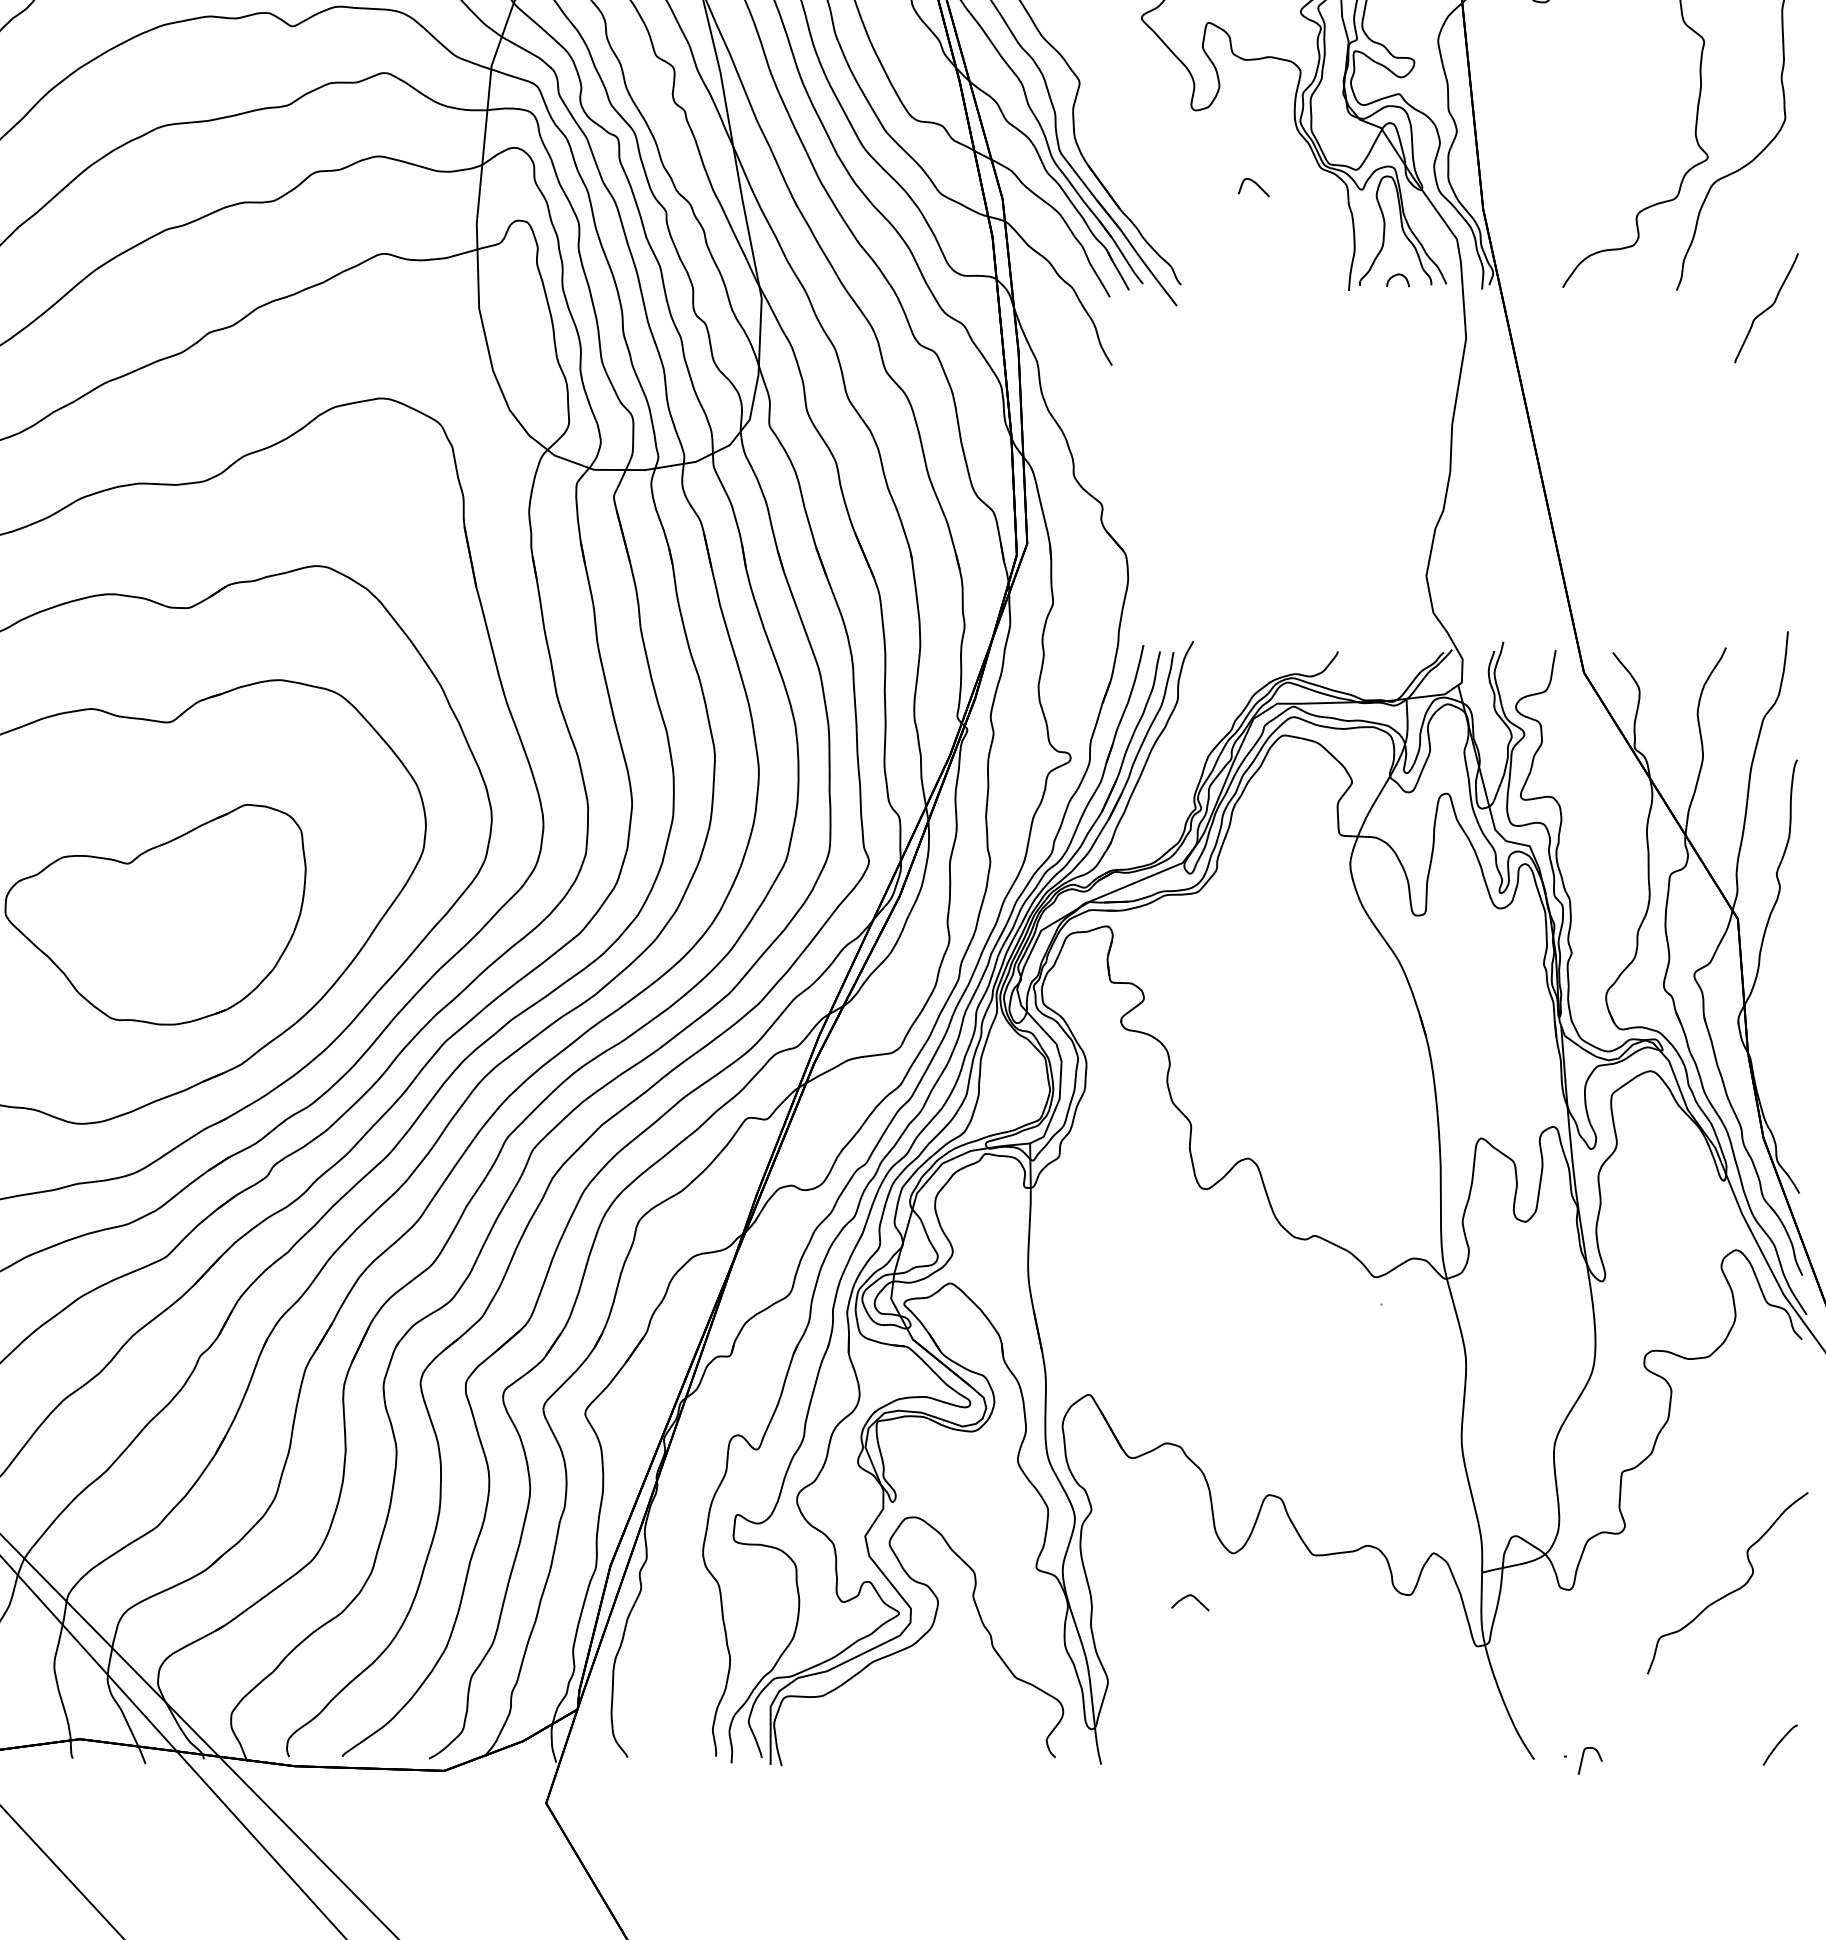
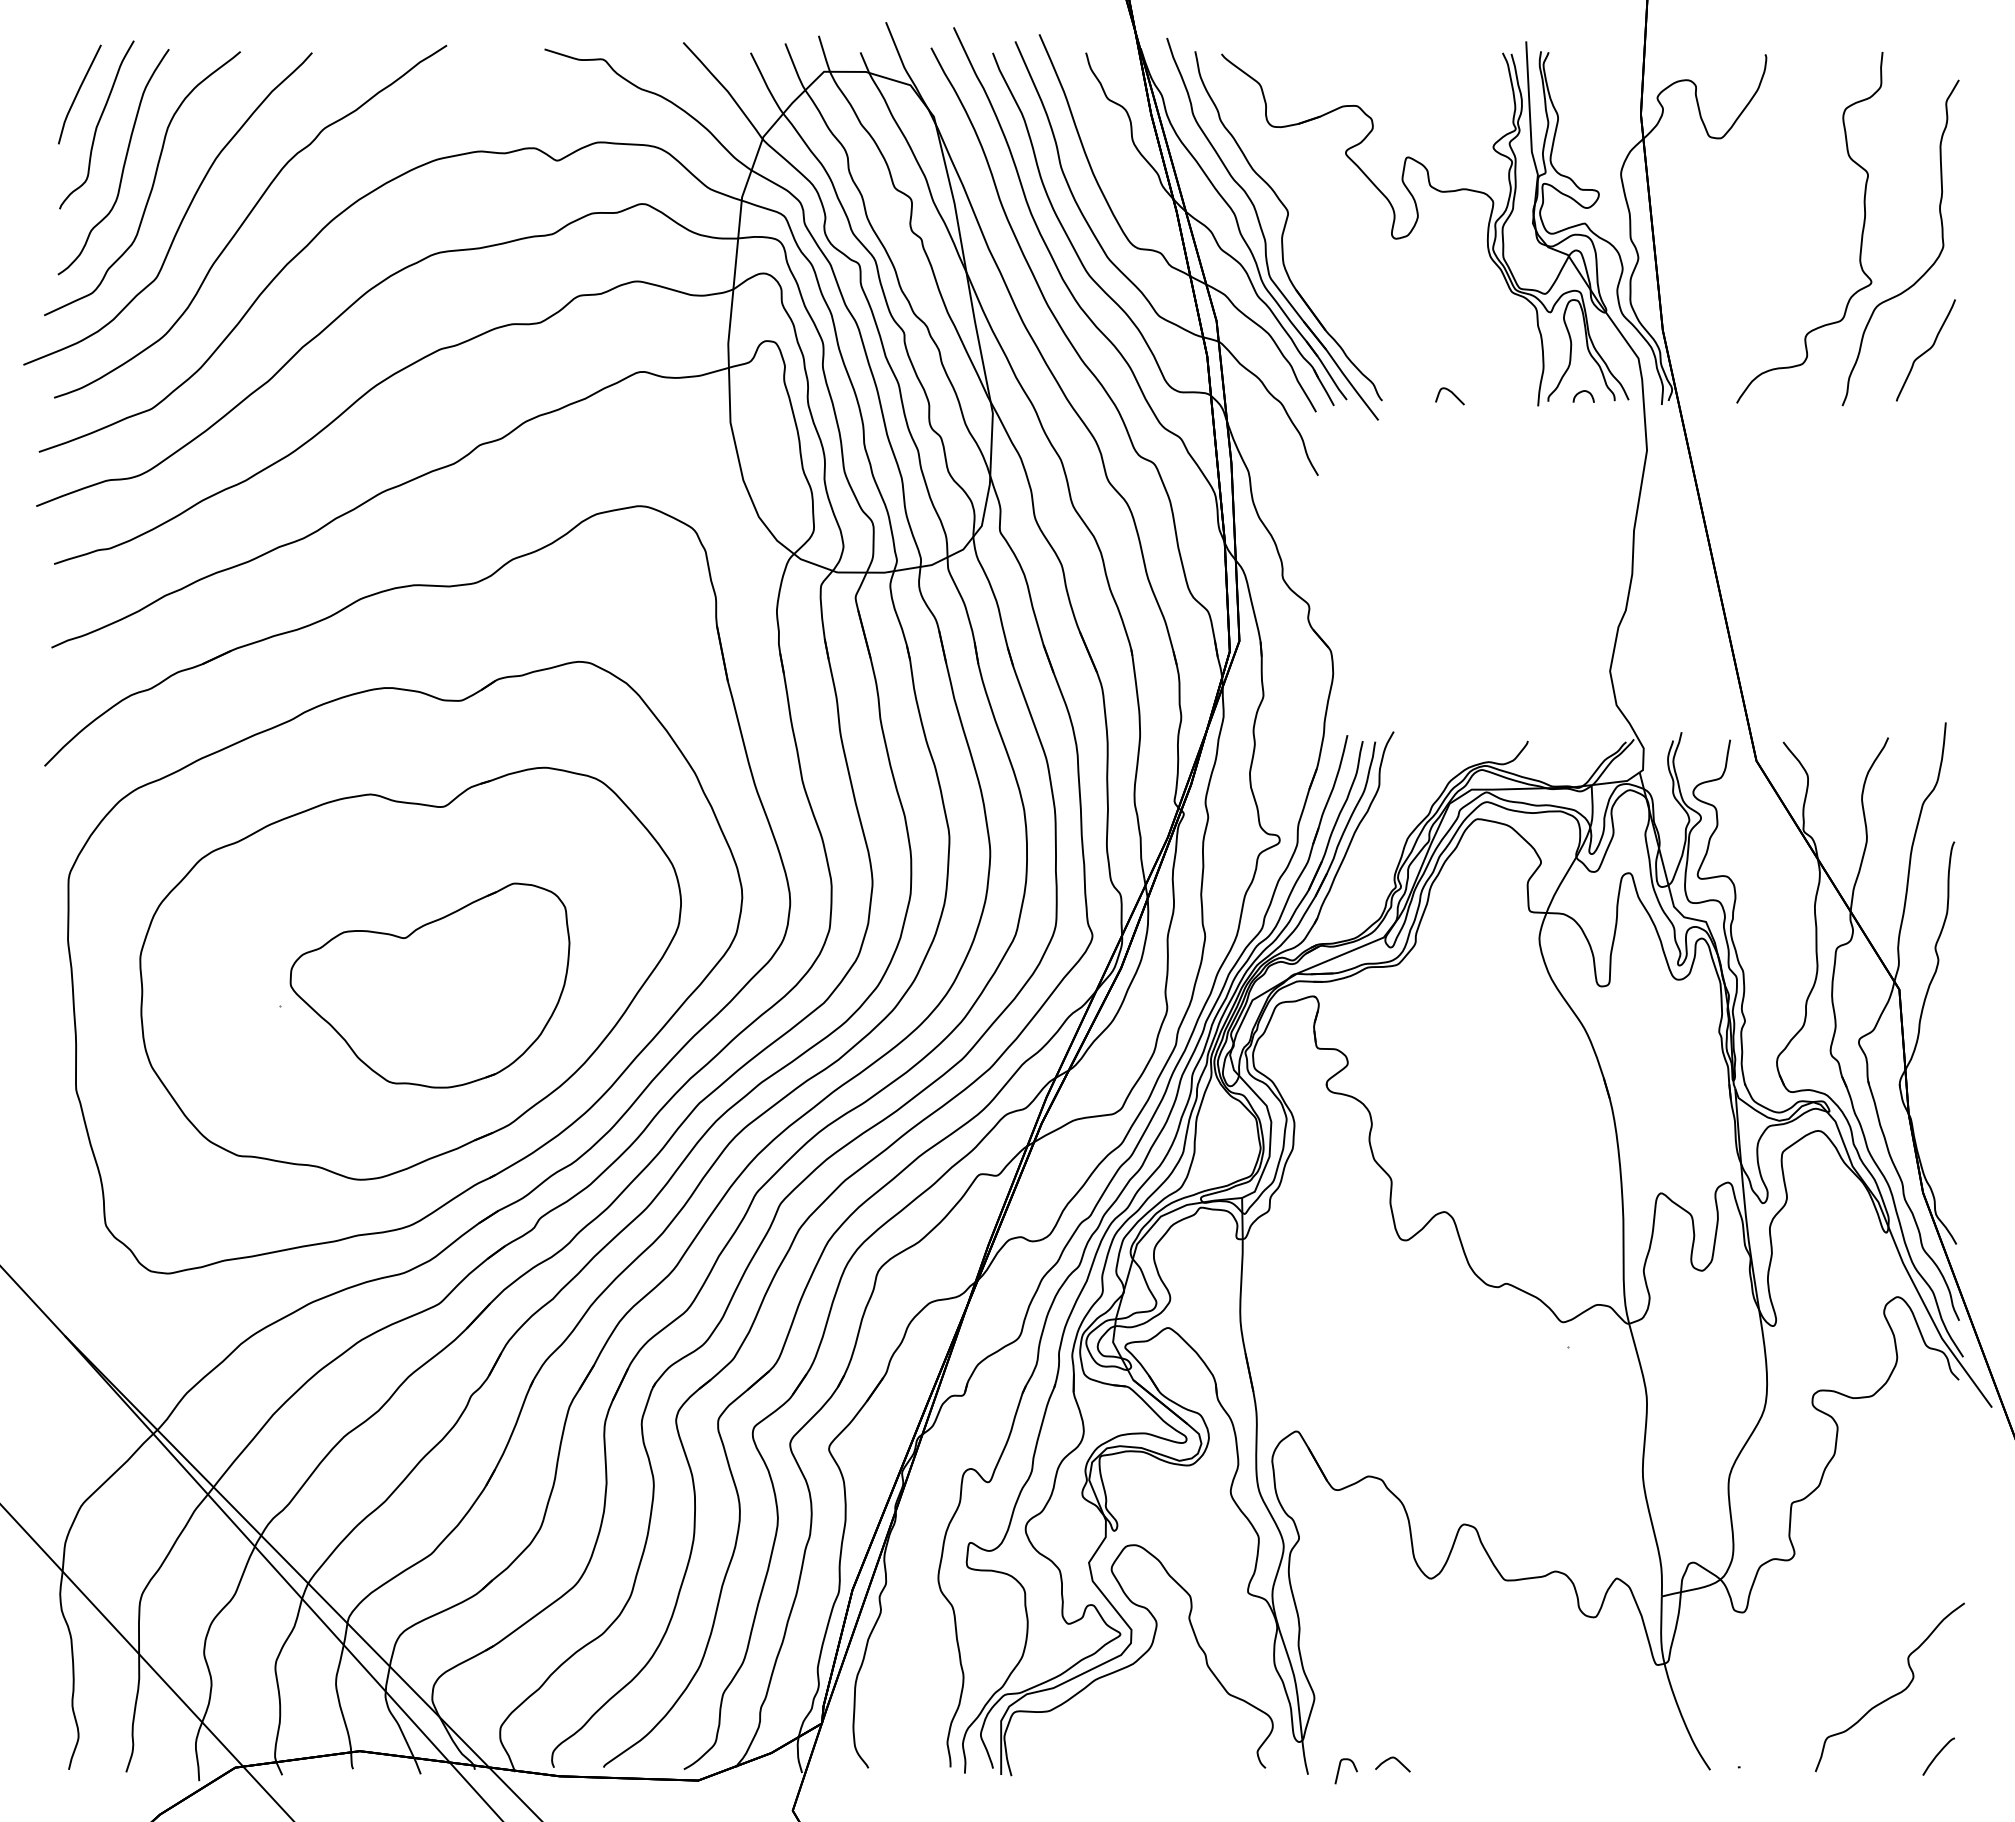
curve: (1255, 184) -> (1451, 393), moved
curve: (1767, 308) -> (1926, 350), moved
curve: (1730, 1592) -> (1892, 1695), moved
curve: (1187, 1597) -> (1390, 1759), moved
curve: (1582, 1761) -> (1339, 1771), moved

